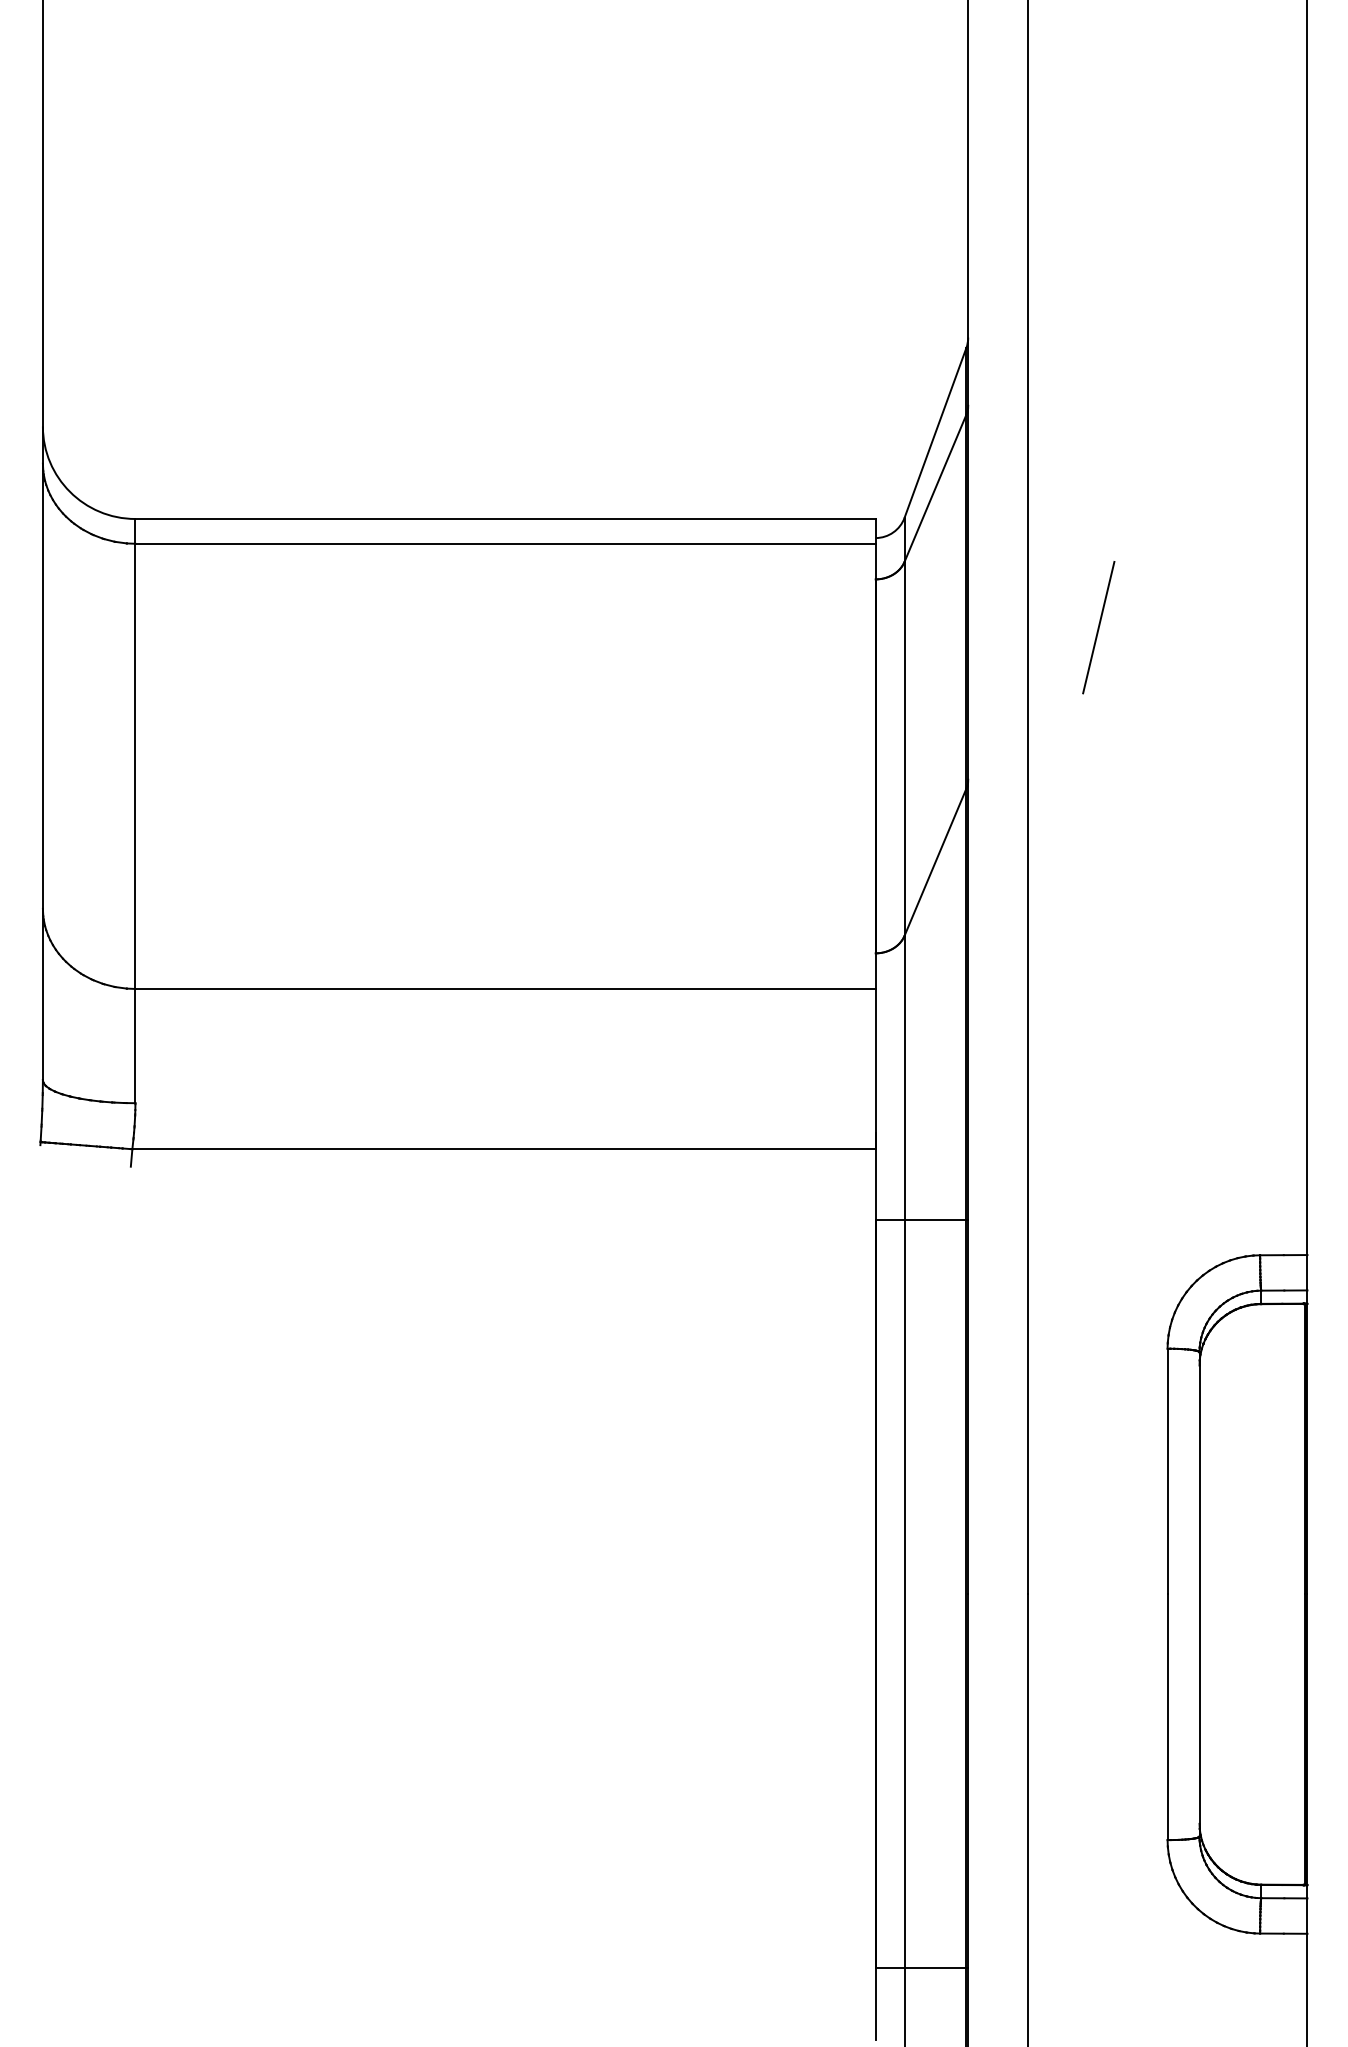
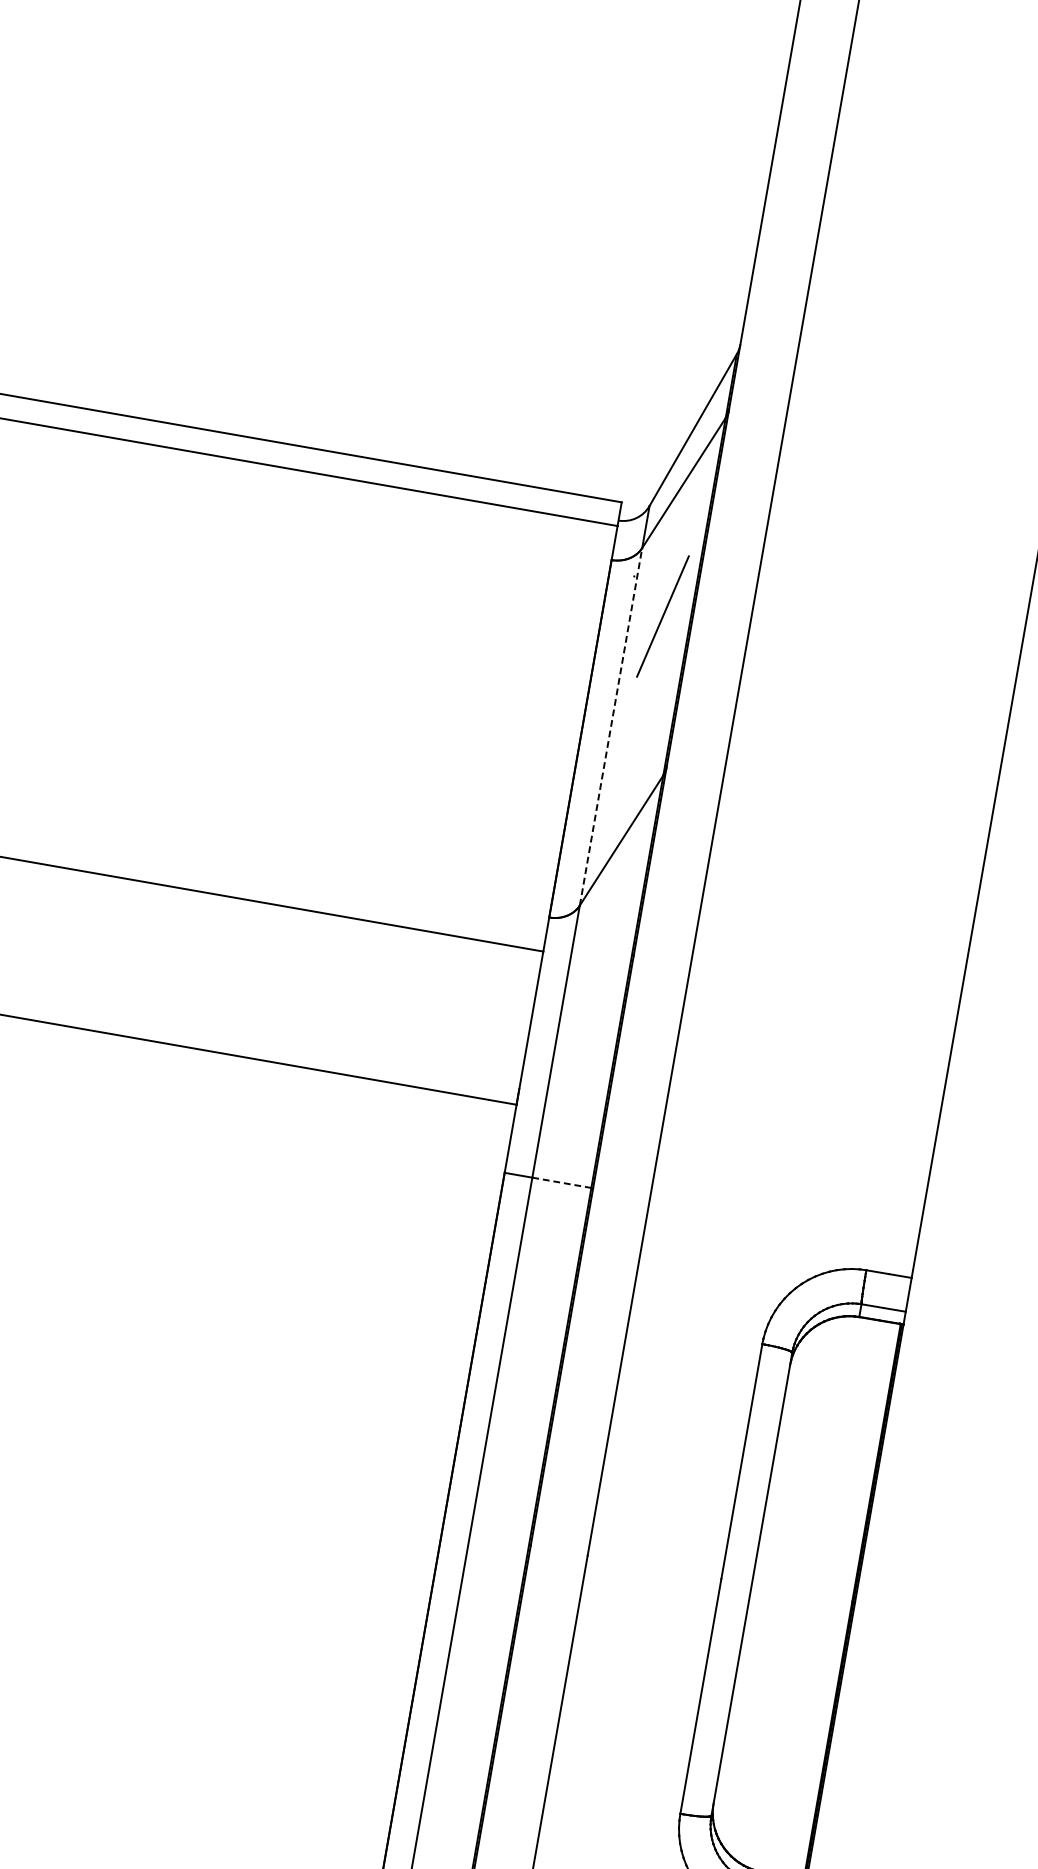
line: (1098, 627) -> (662, 616), moved
line: (904, 748) -> (610, 726), solid -> dashed
line: (935, 1220) -> (561, 1182), solid -> dashed

